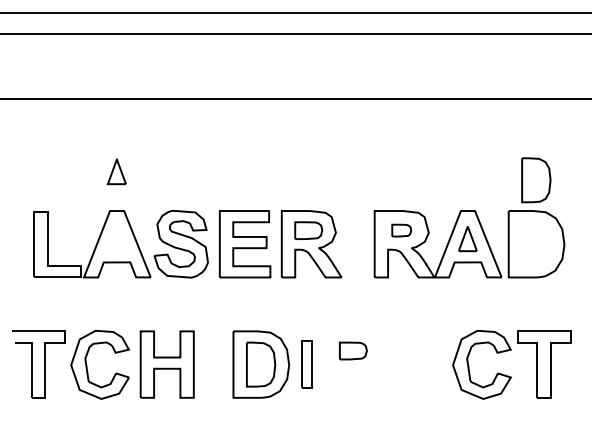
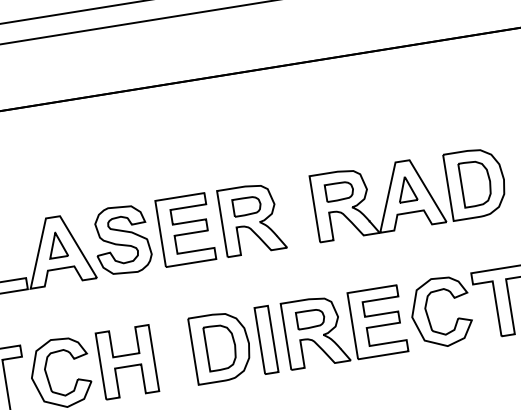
part: (116, 171) -> (56, 244), moved
part: (536, 180) -> (476, 183), moved
part: (401, 230) -> (339, 191), size x1.43
part: (378, 360) -> (337, 324), added
part: (306, 364) -> (266, 339), size x1.43

